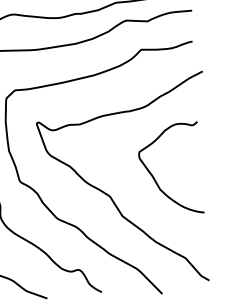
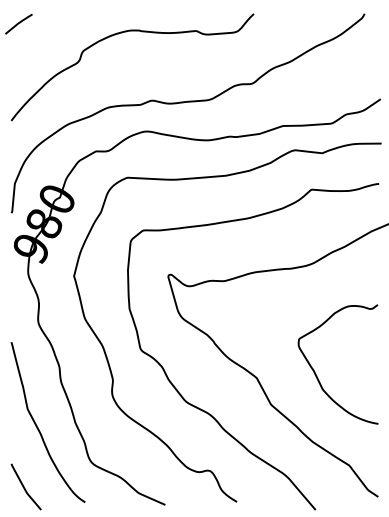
curve: (154, 177) -> (316, 373), moved

